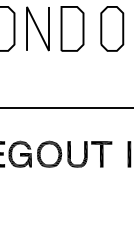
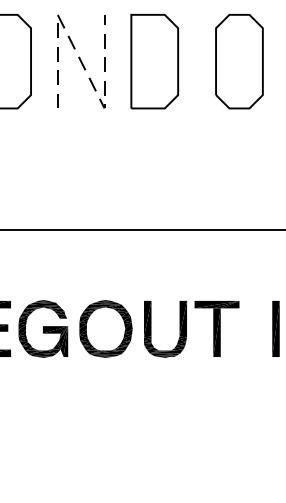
line: (38, 28) -> (82, 60), solid -> dashed

